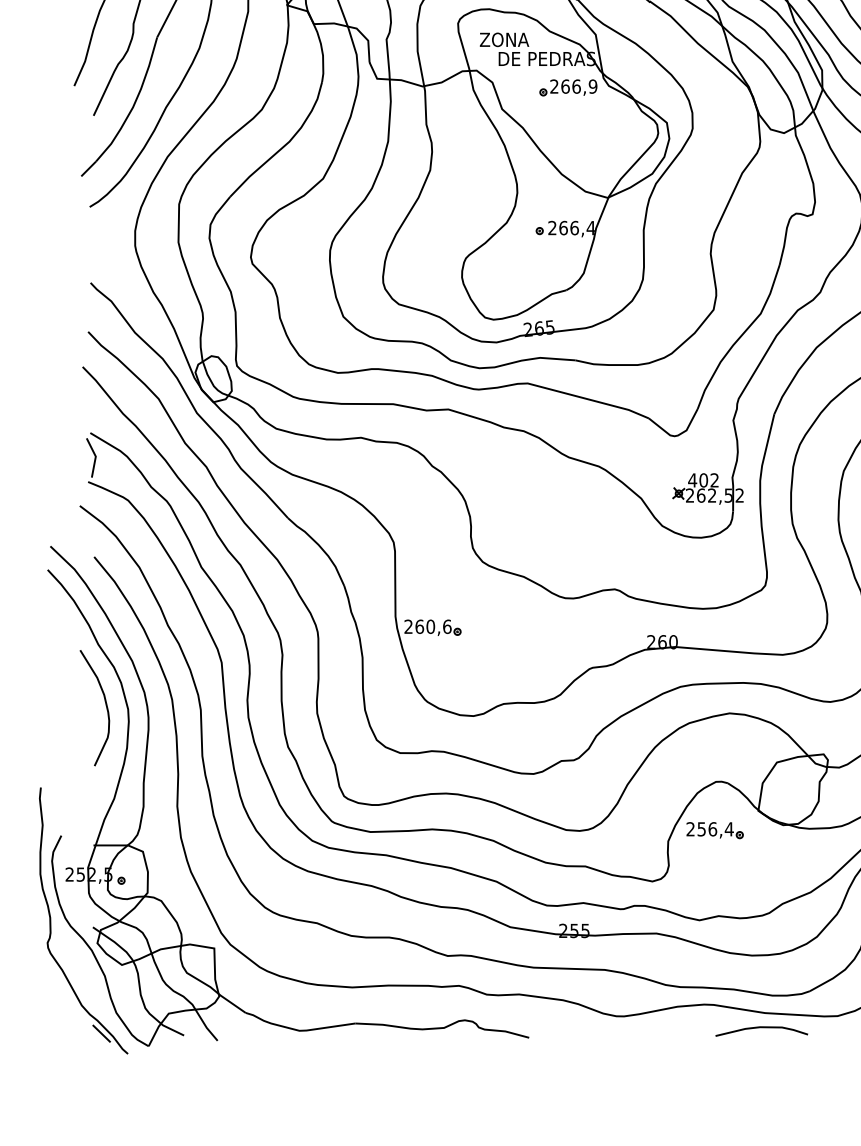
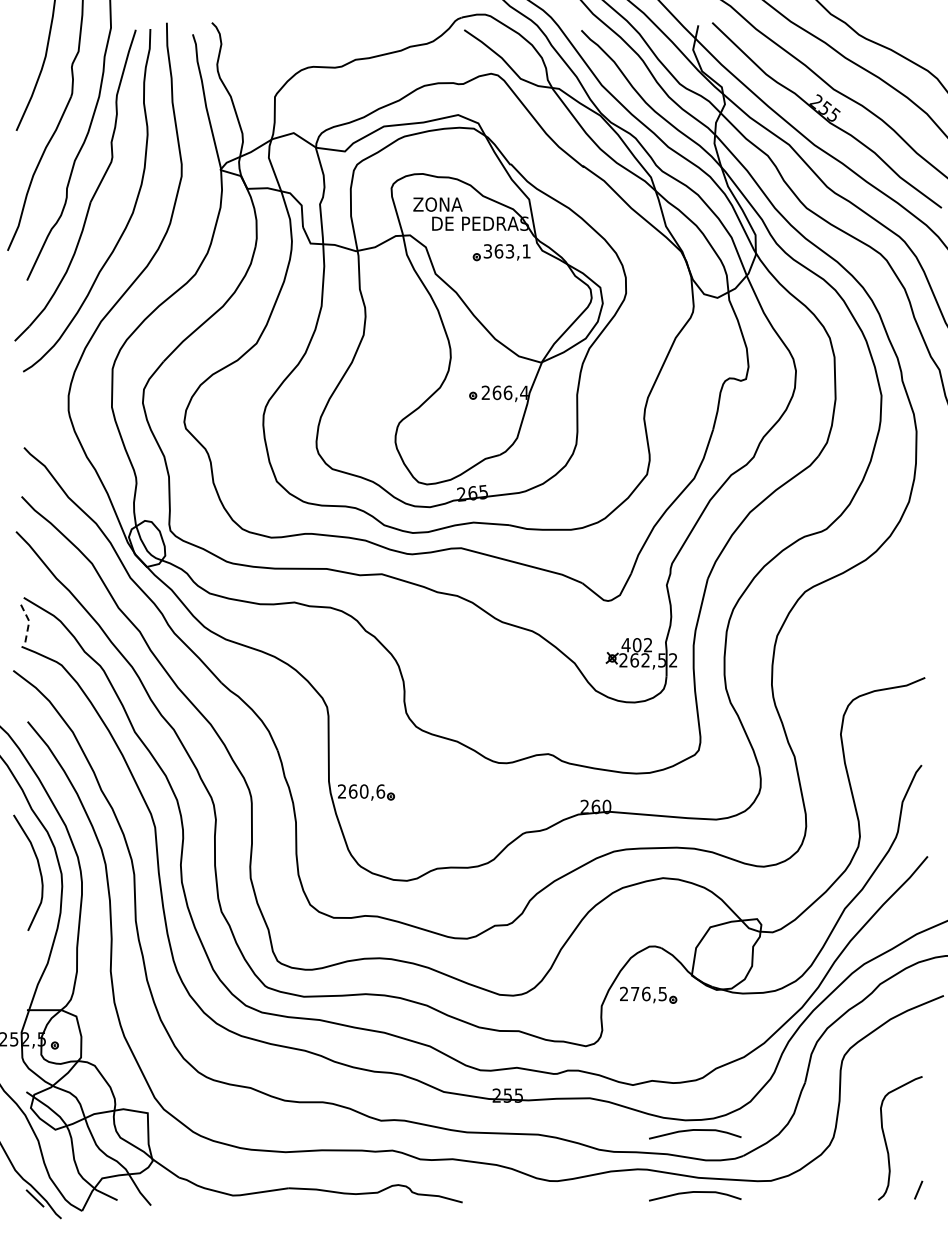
text: (573, 86) -> (506, 251), 266,9 -> 363,1
line: (96, 456) -> (29, 621), solid -> dashed
text: (716, 829) -> (649, 994), 256,4 -> 276,5
curve: (762, 965) -> (695, 1130), added

